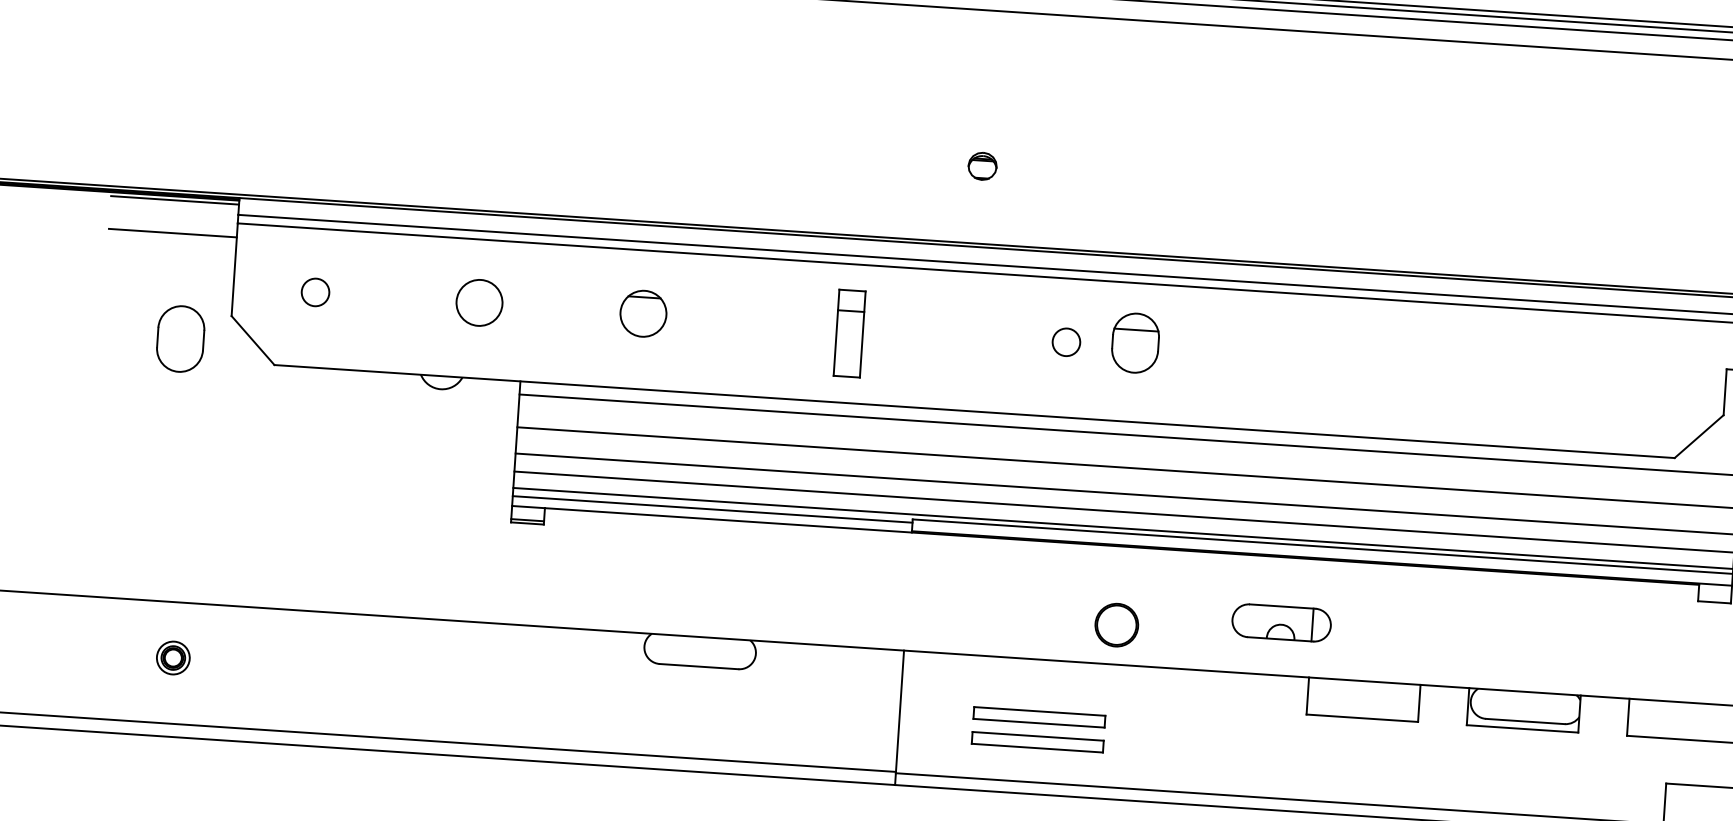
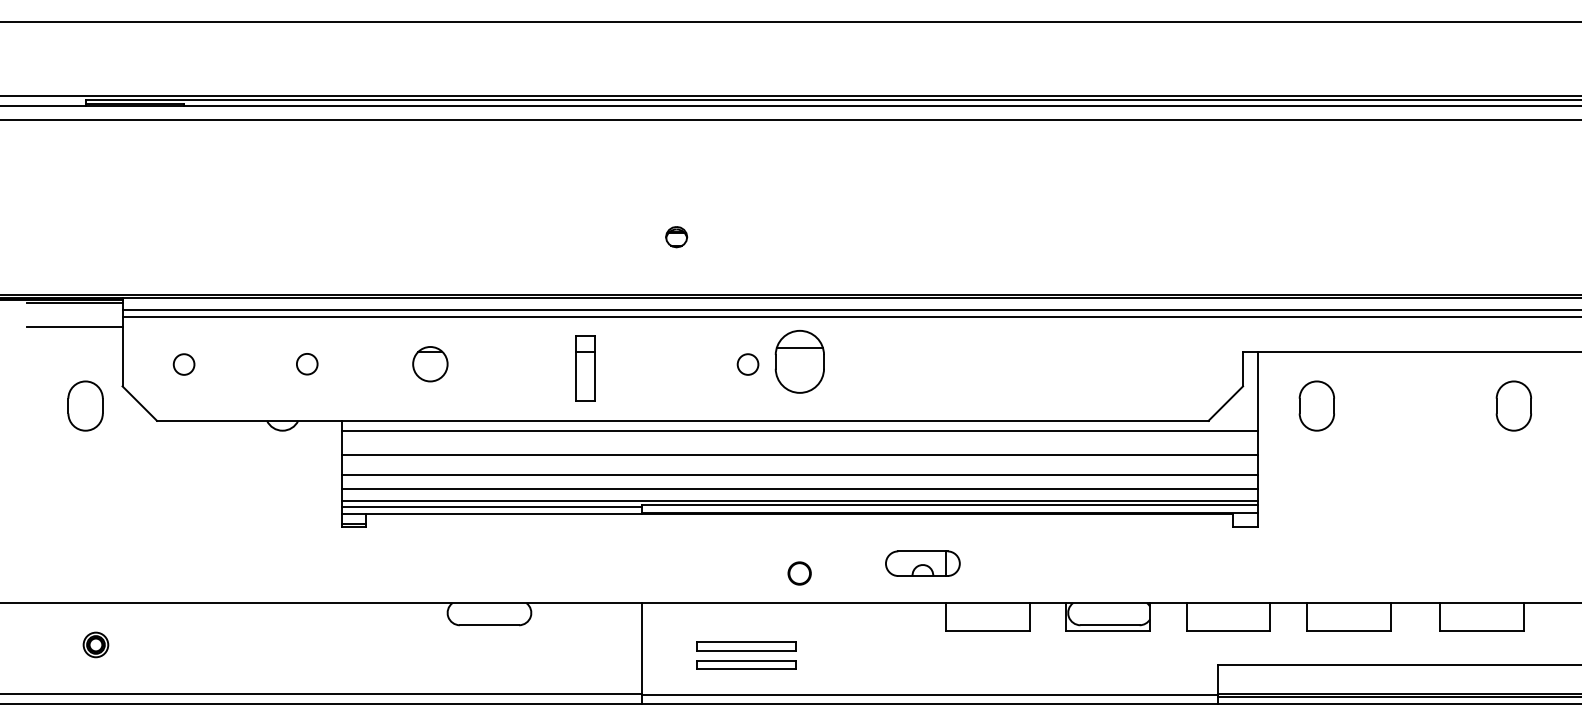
circle: (479, 301) -> (307, 363), size x0.6
part: (1135, 342) -> (799, 361), size x1.4
circle: (1116, 625) -> (799, 573), size x0.7

